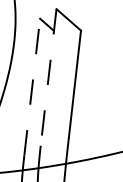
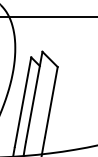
line: (49, 78) -> (34, 97), dashed -> solid
line: (32, 85) -> (23, 101), dashed -> solid

